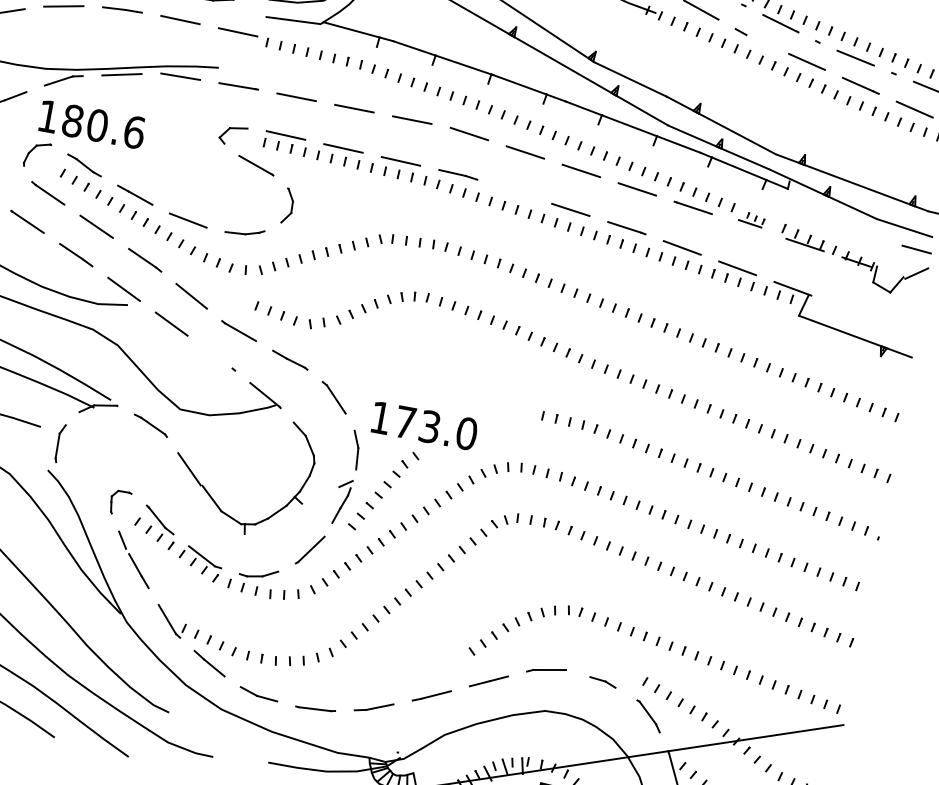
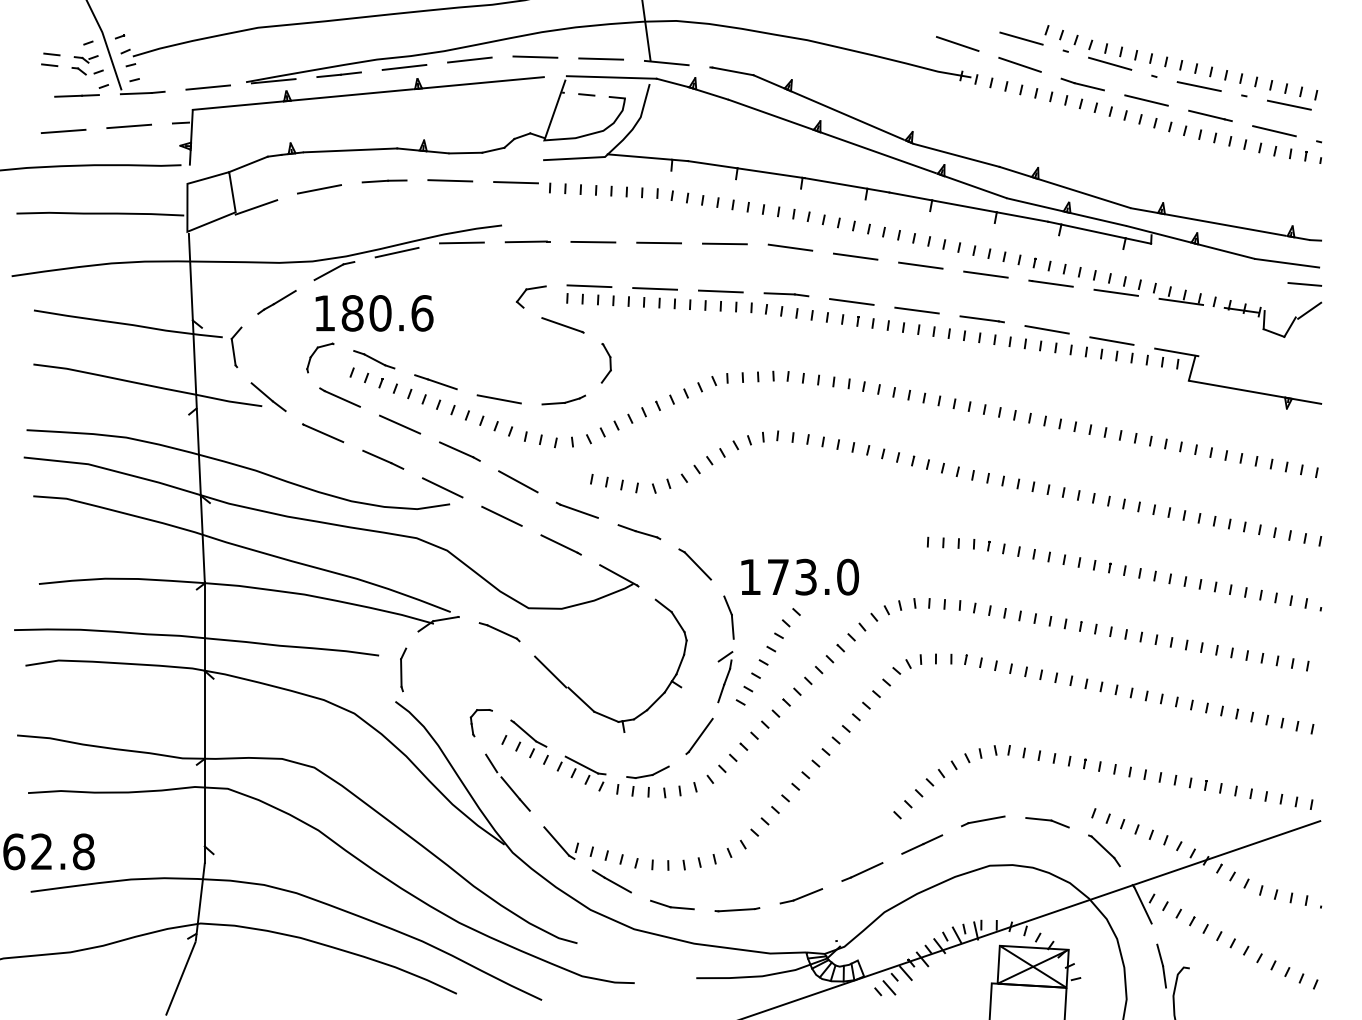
line: (758, 40) -> (1088, 86), added
line: (514, 191) -> (851, 301), added
part: (751, 219) -> (1117, 284), size x1.67
line: (218, 357) -> (559, 543), added
part: (602, 682) -> (1047, 822), size x1.43

